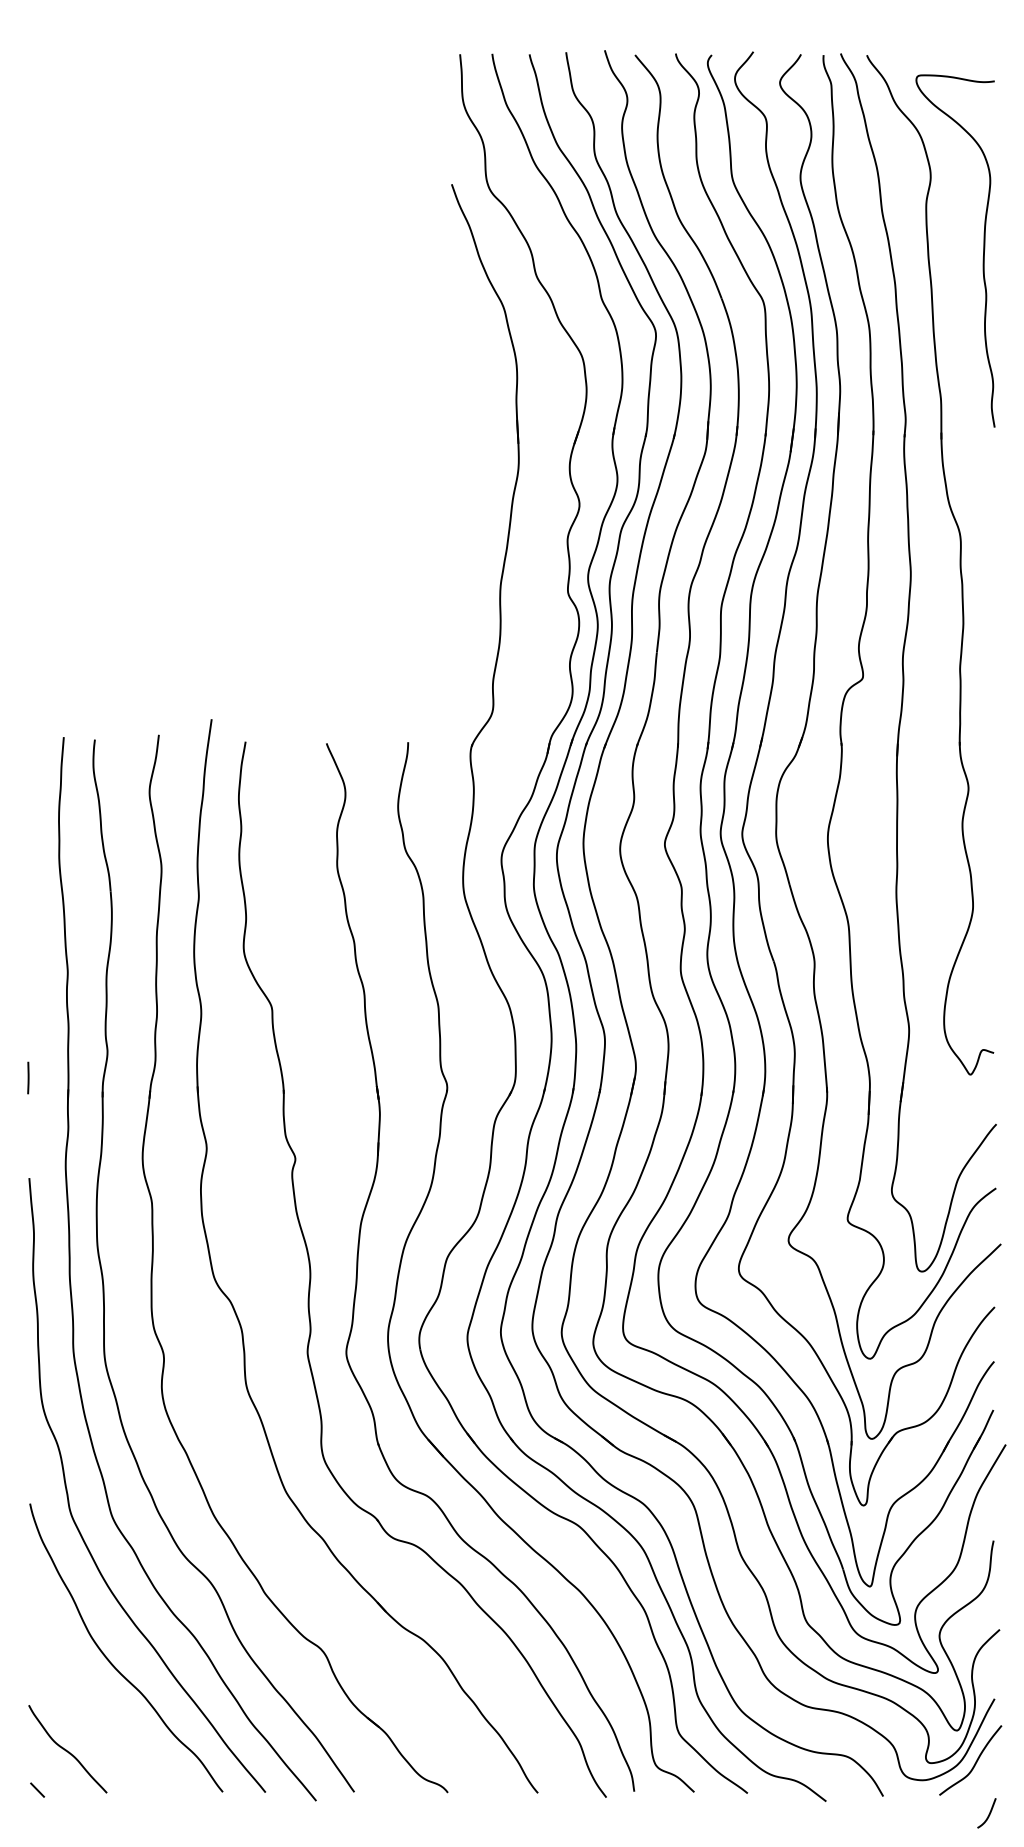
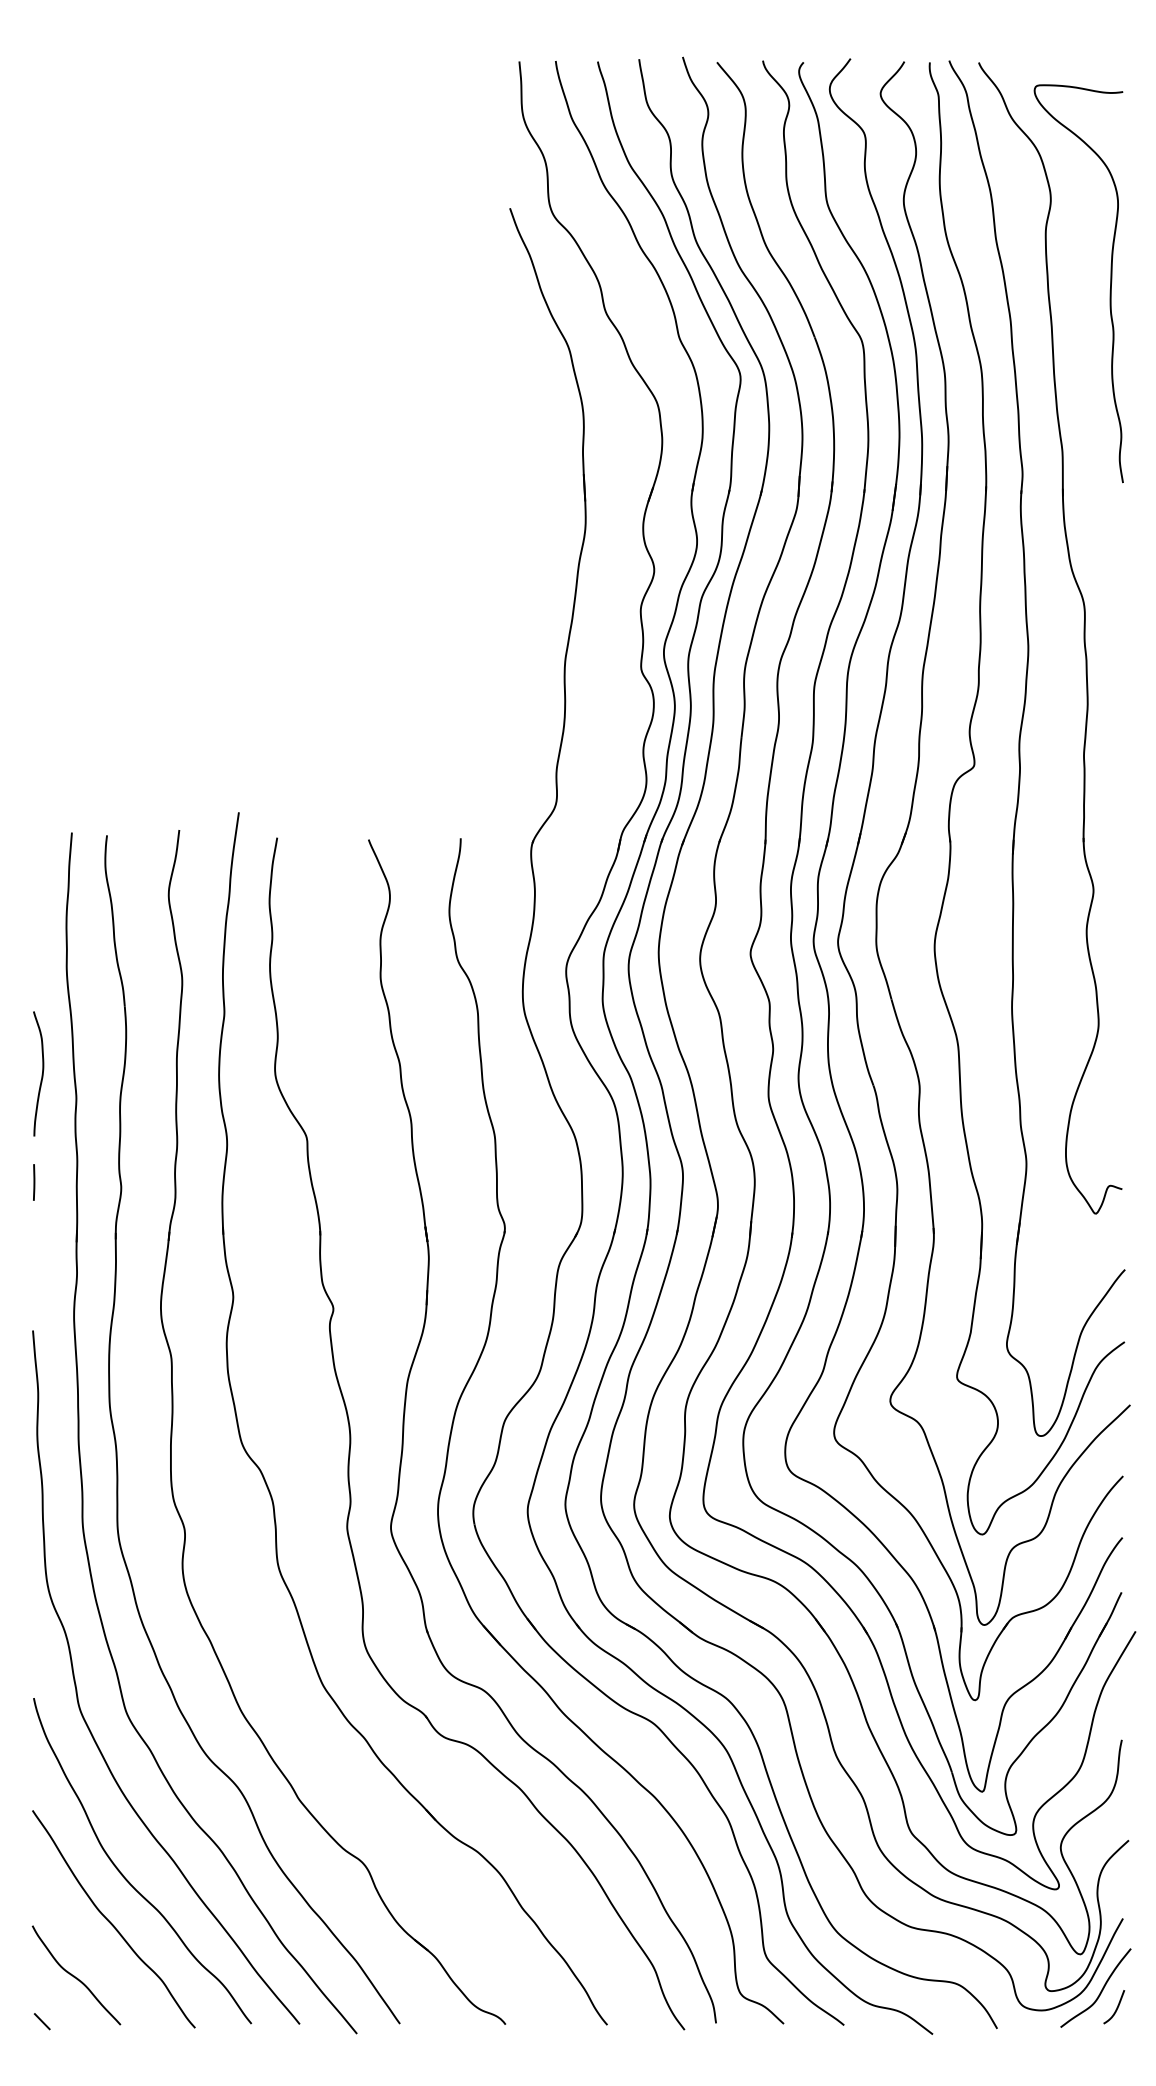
curve: (37, 950) -> (42, 1073), added
line: (28, 1077) -> (34, 1181), moved
curve: (98, 1701) -> (111, 1921), added
curve: (988, 1814) -> (1116, 2008), moved

